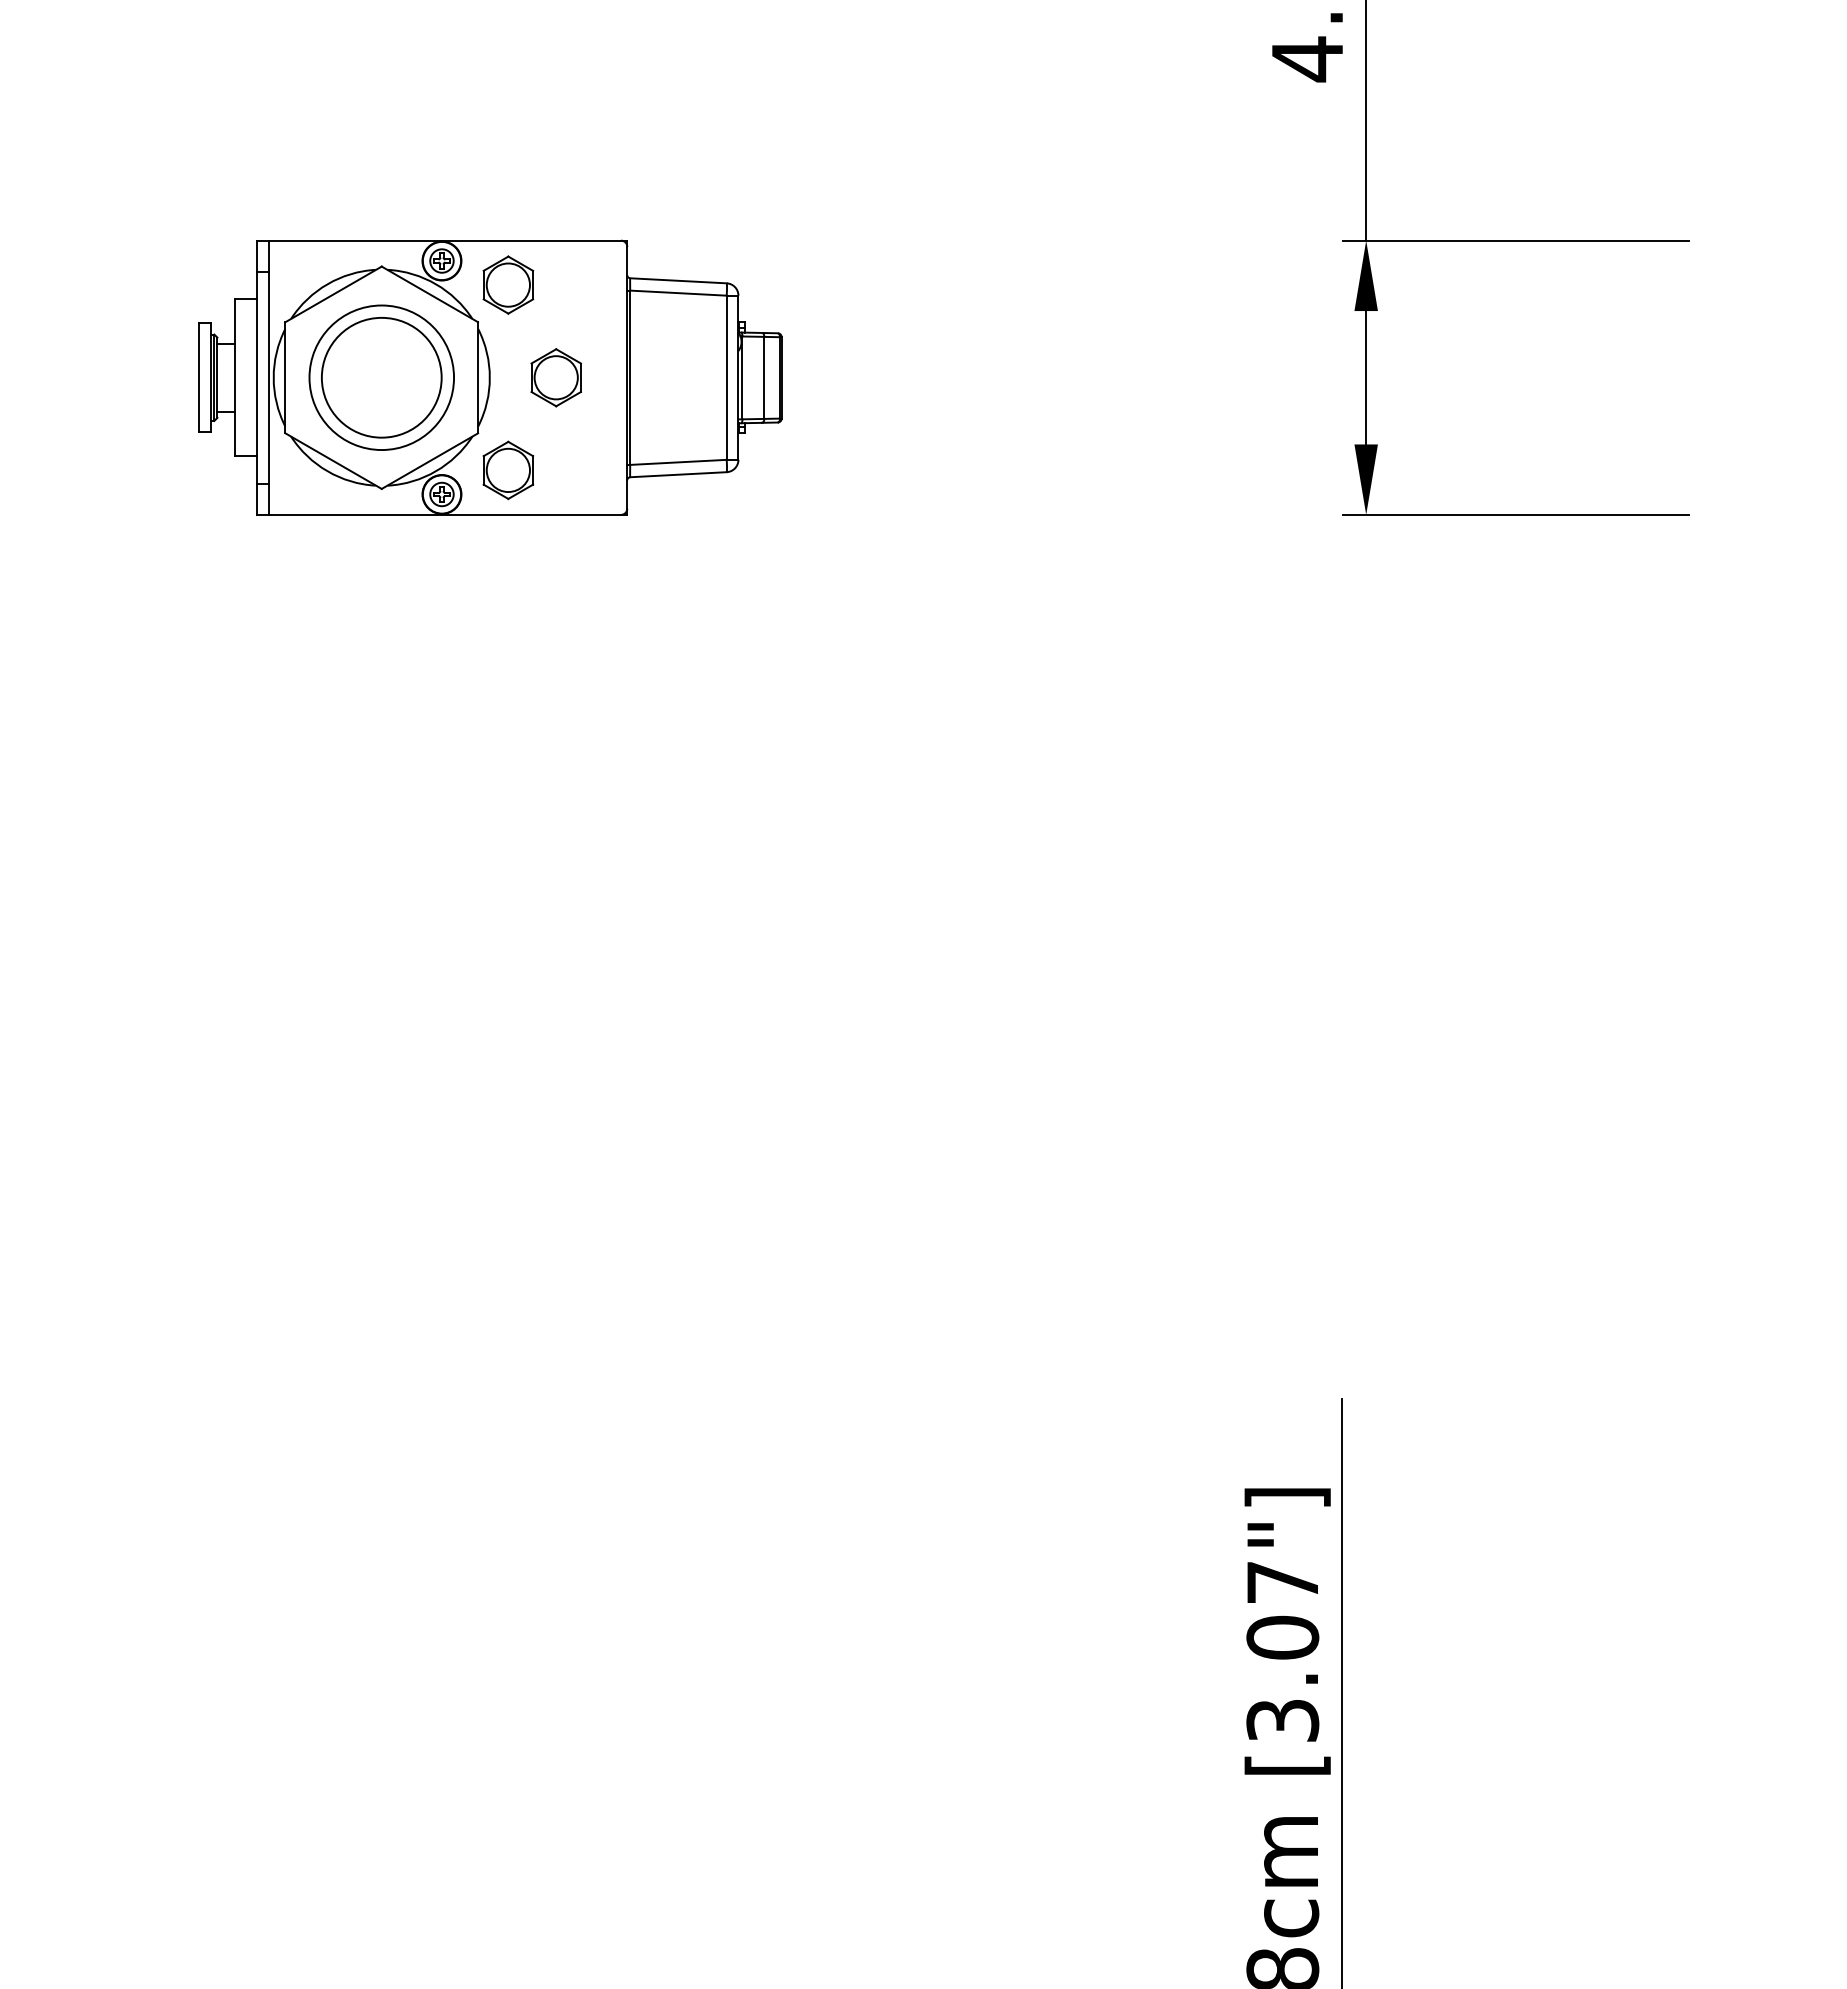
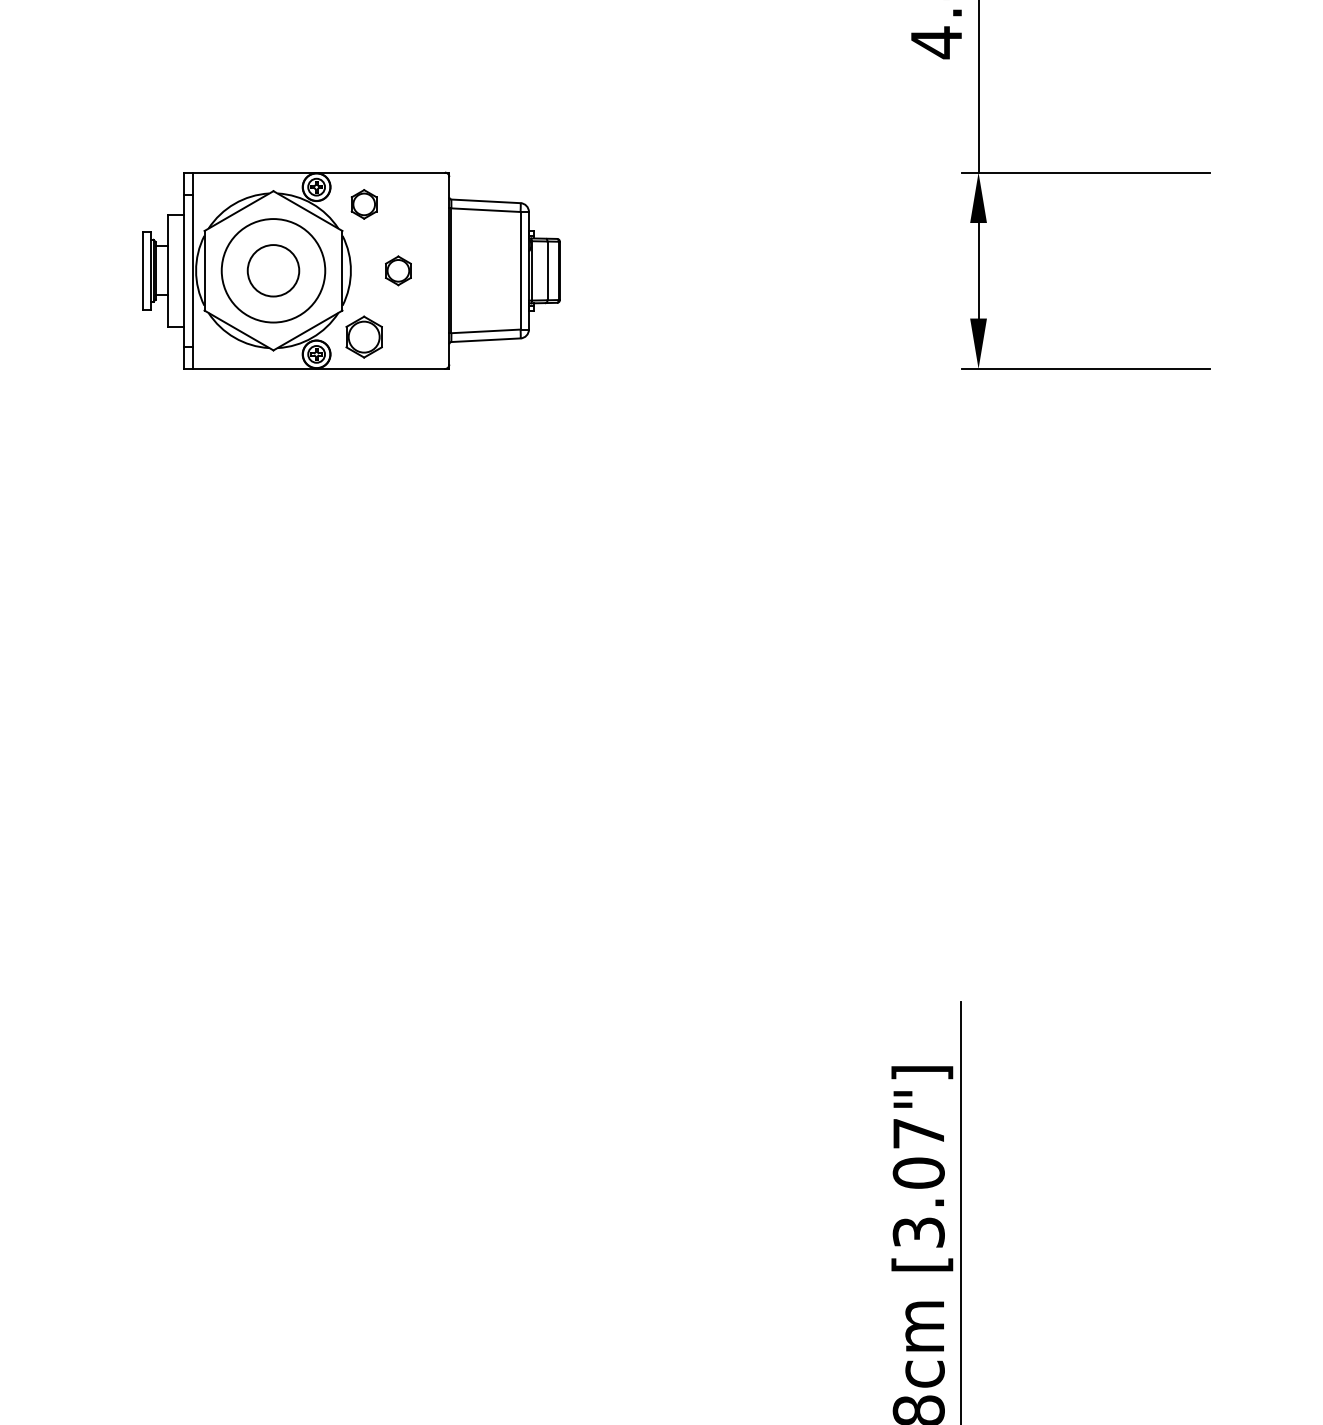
part: (508, 284) -> (364, 203), size x0.7
circle: (381, 377) -> (273, 270), size x0.6
part: (555, 377) -> (397, 270), size x0.7

